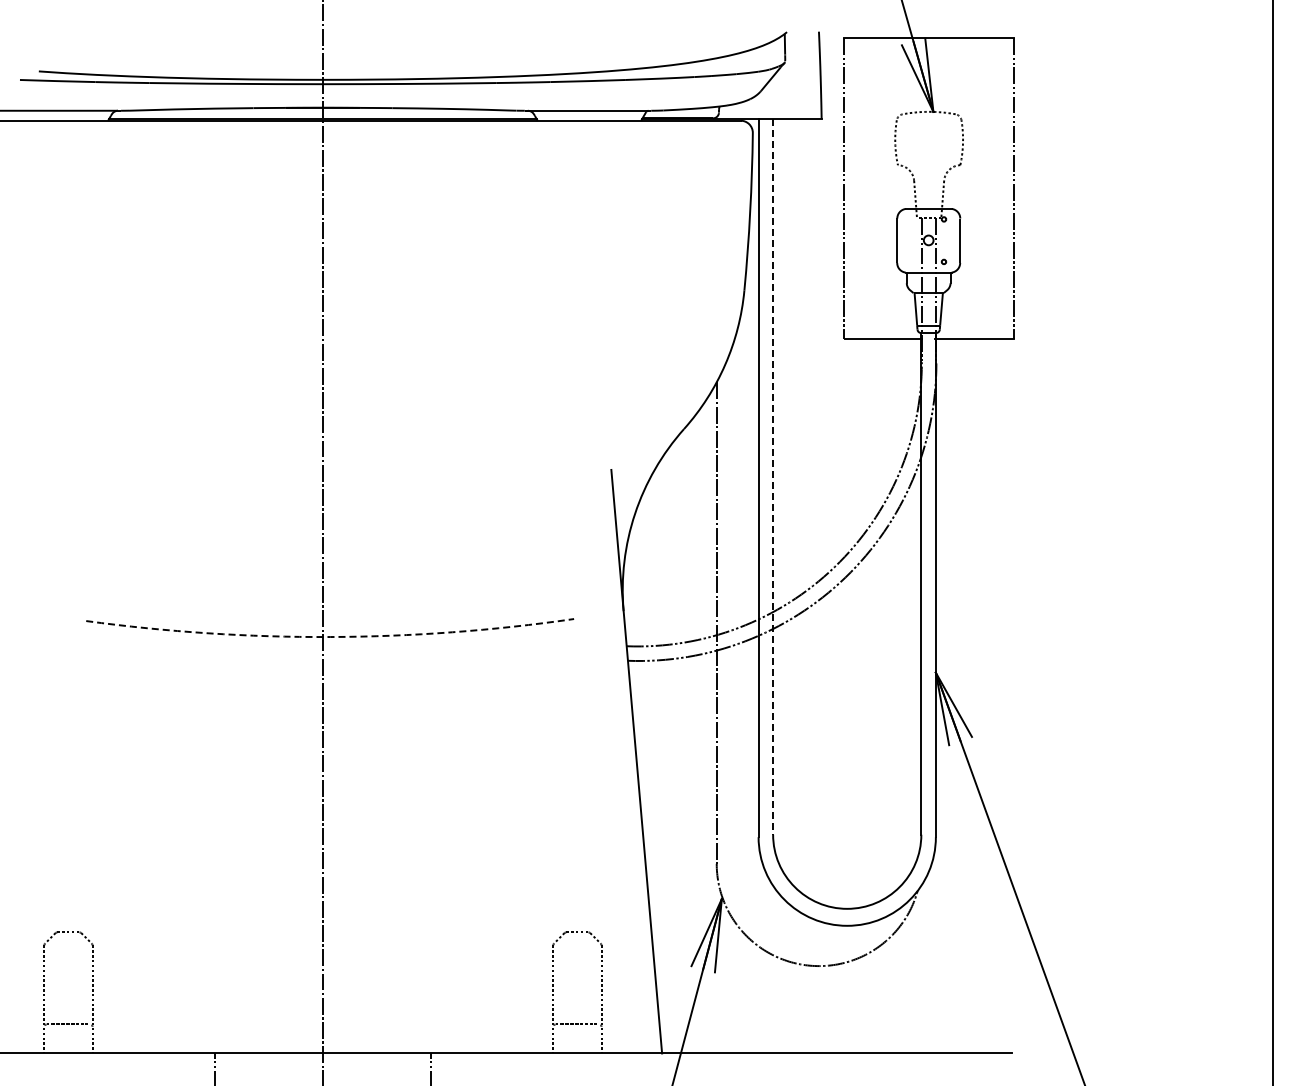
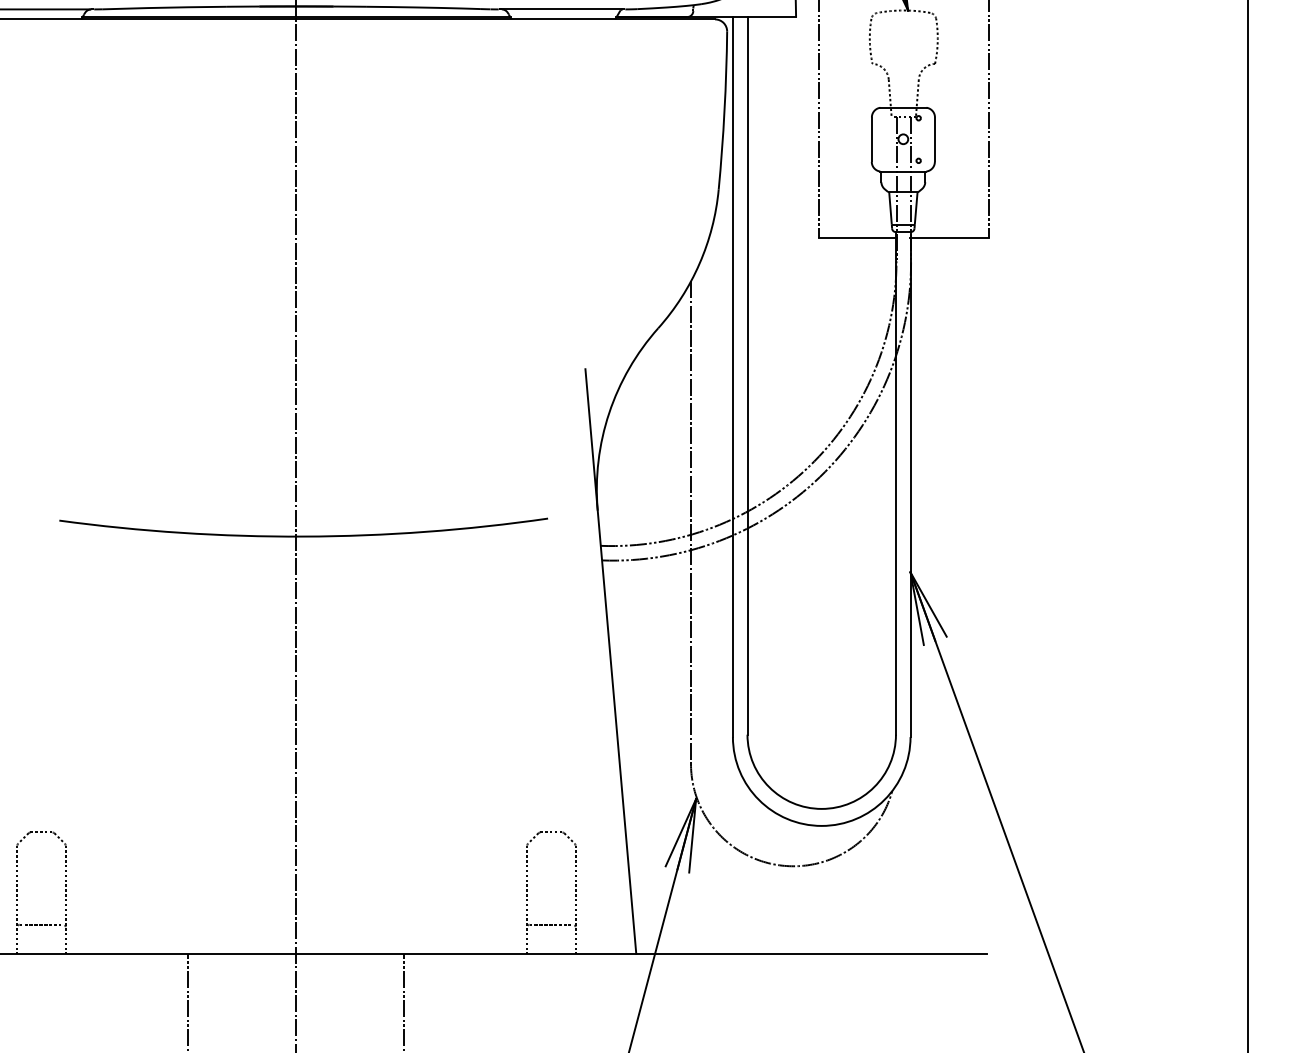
line: (773, 476) -> (747, 375), dashed -> solid
arc: (330, 637) -> (304, 537), dashed -> solid

